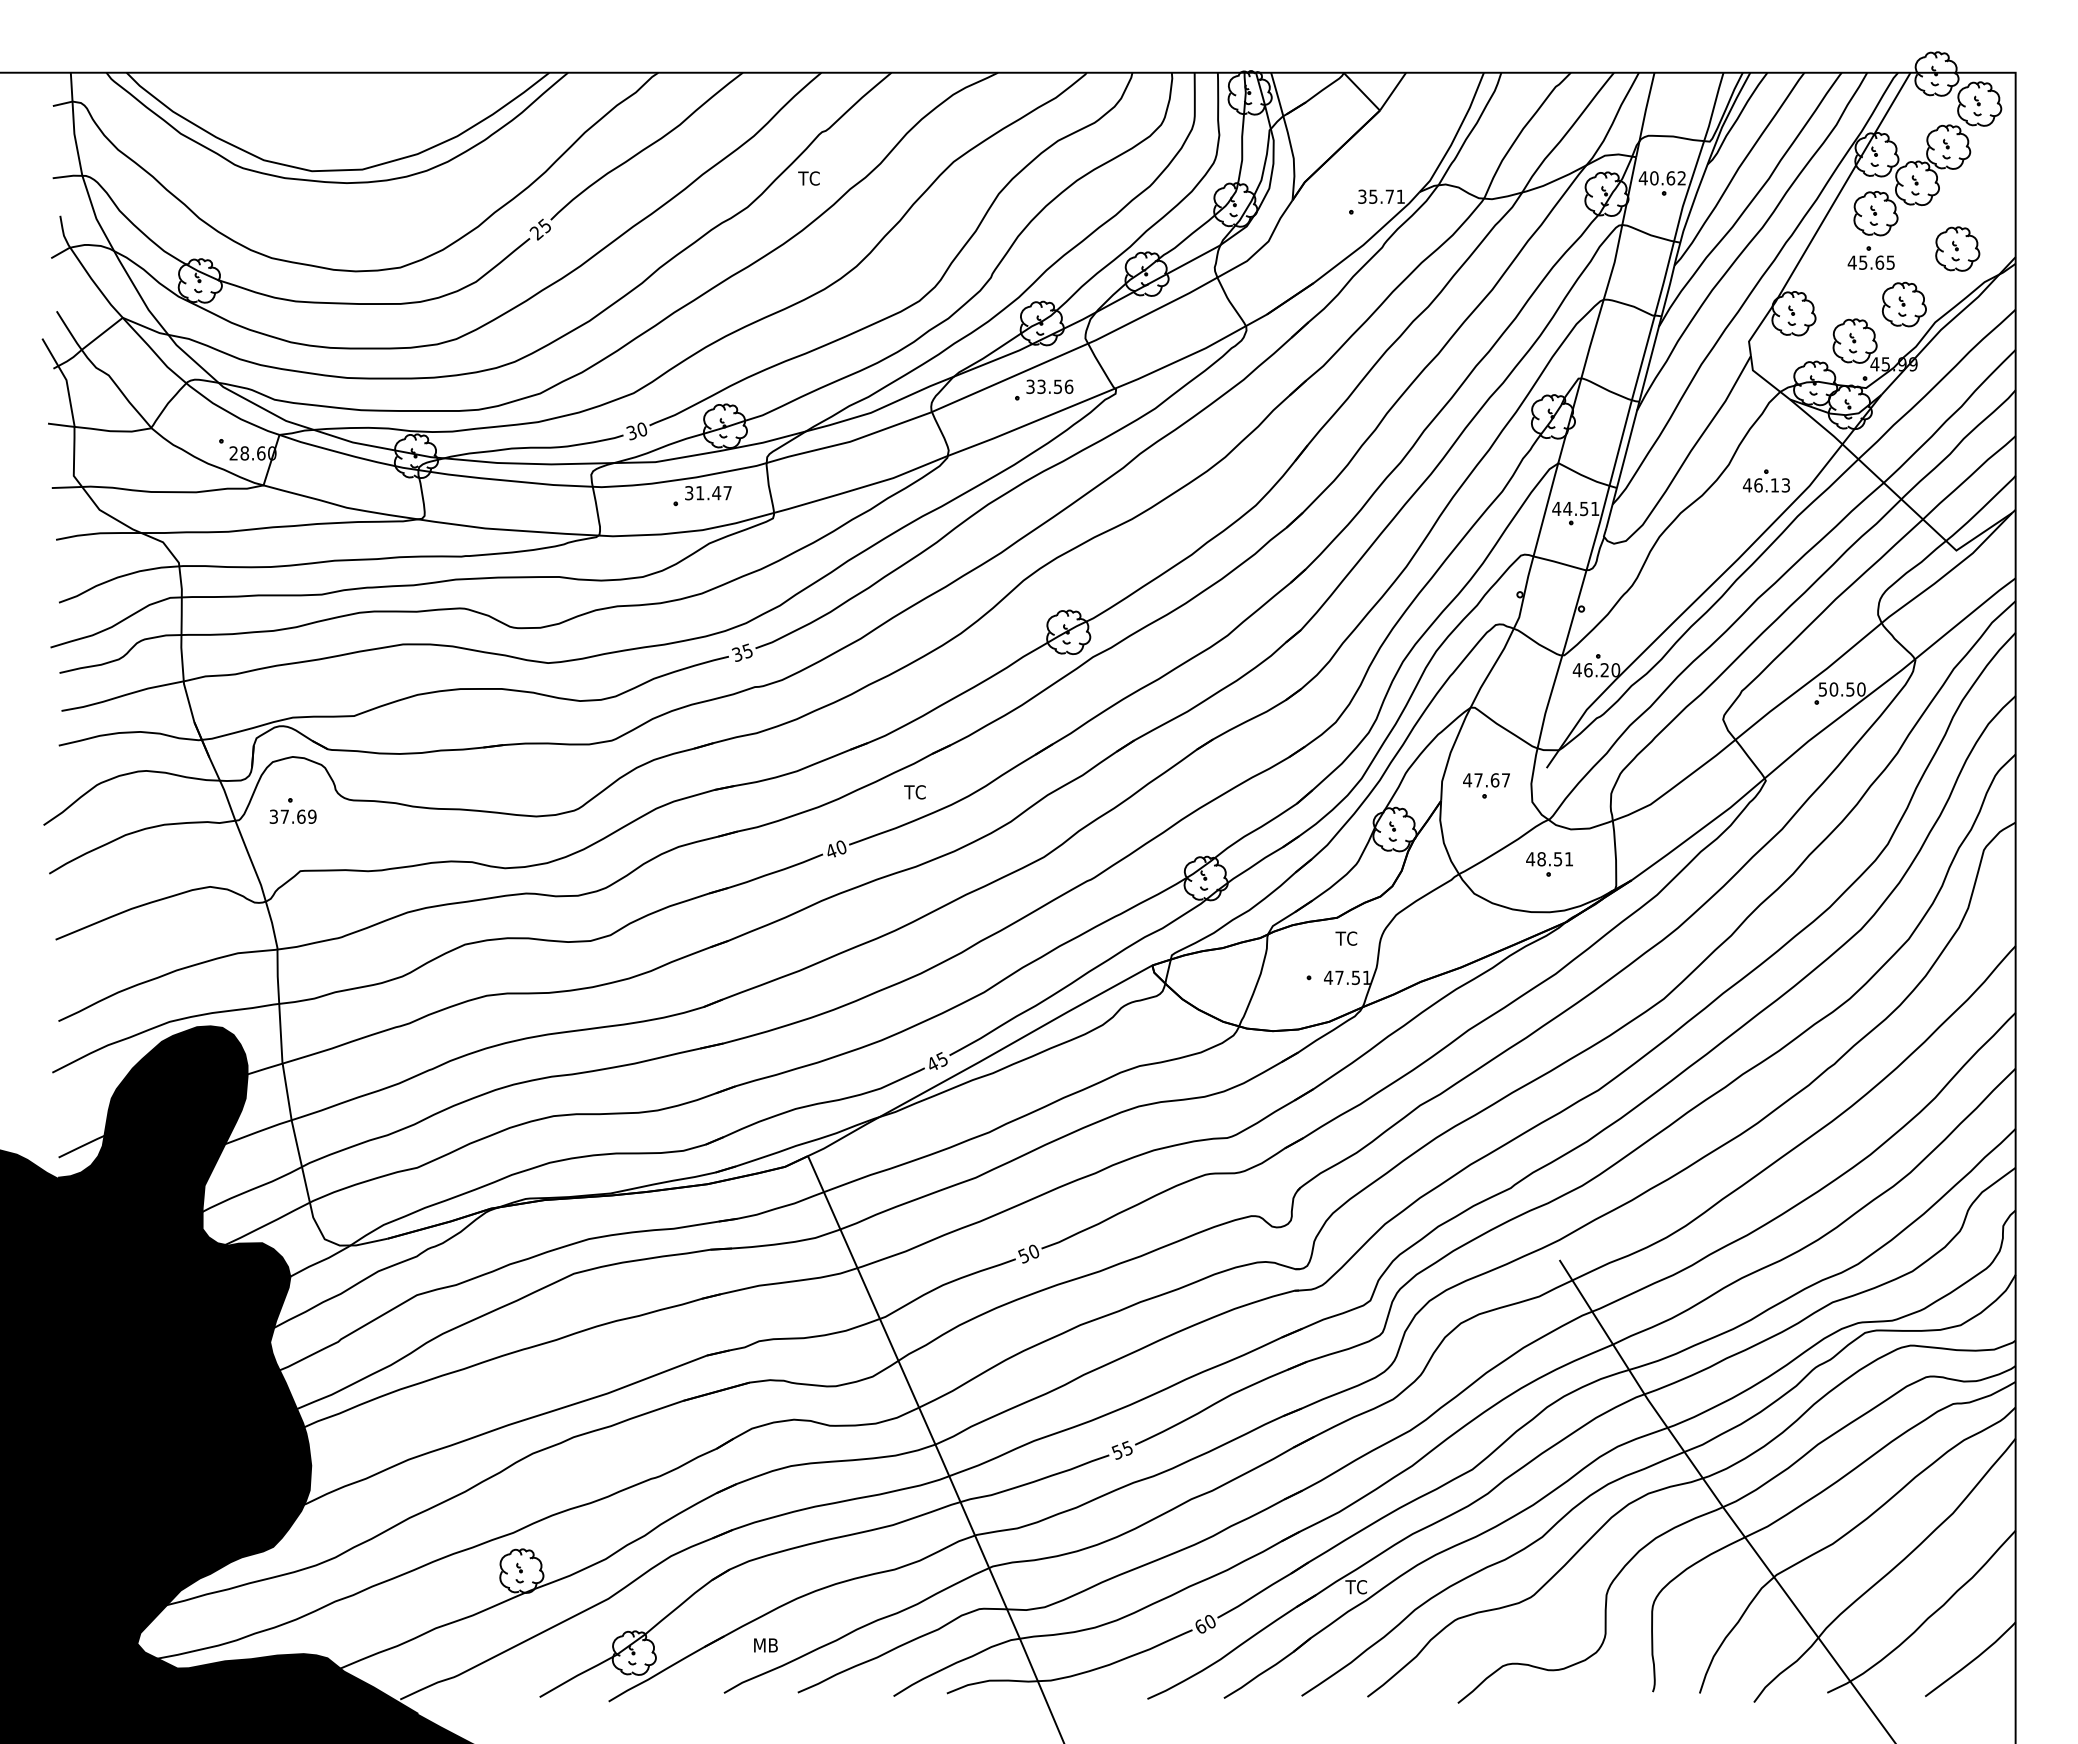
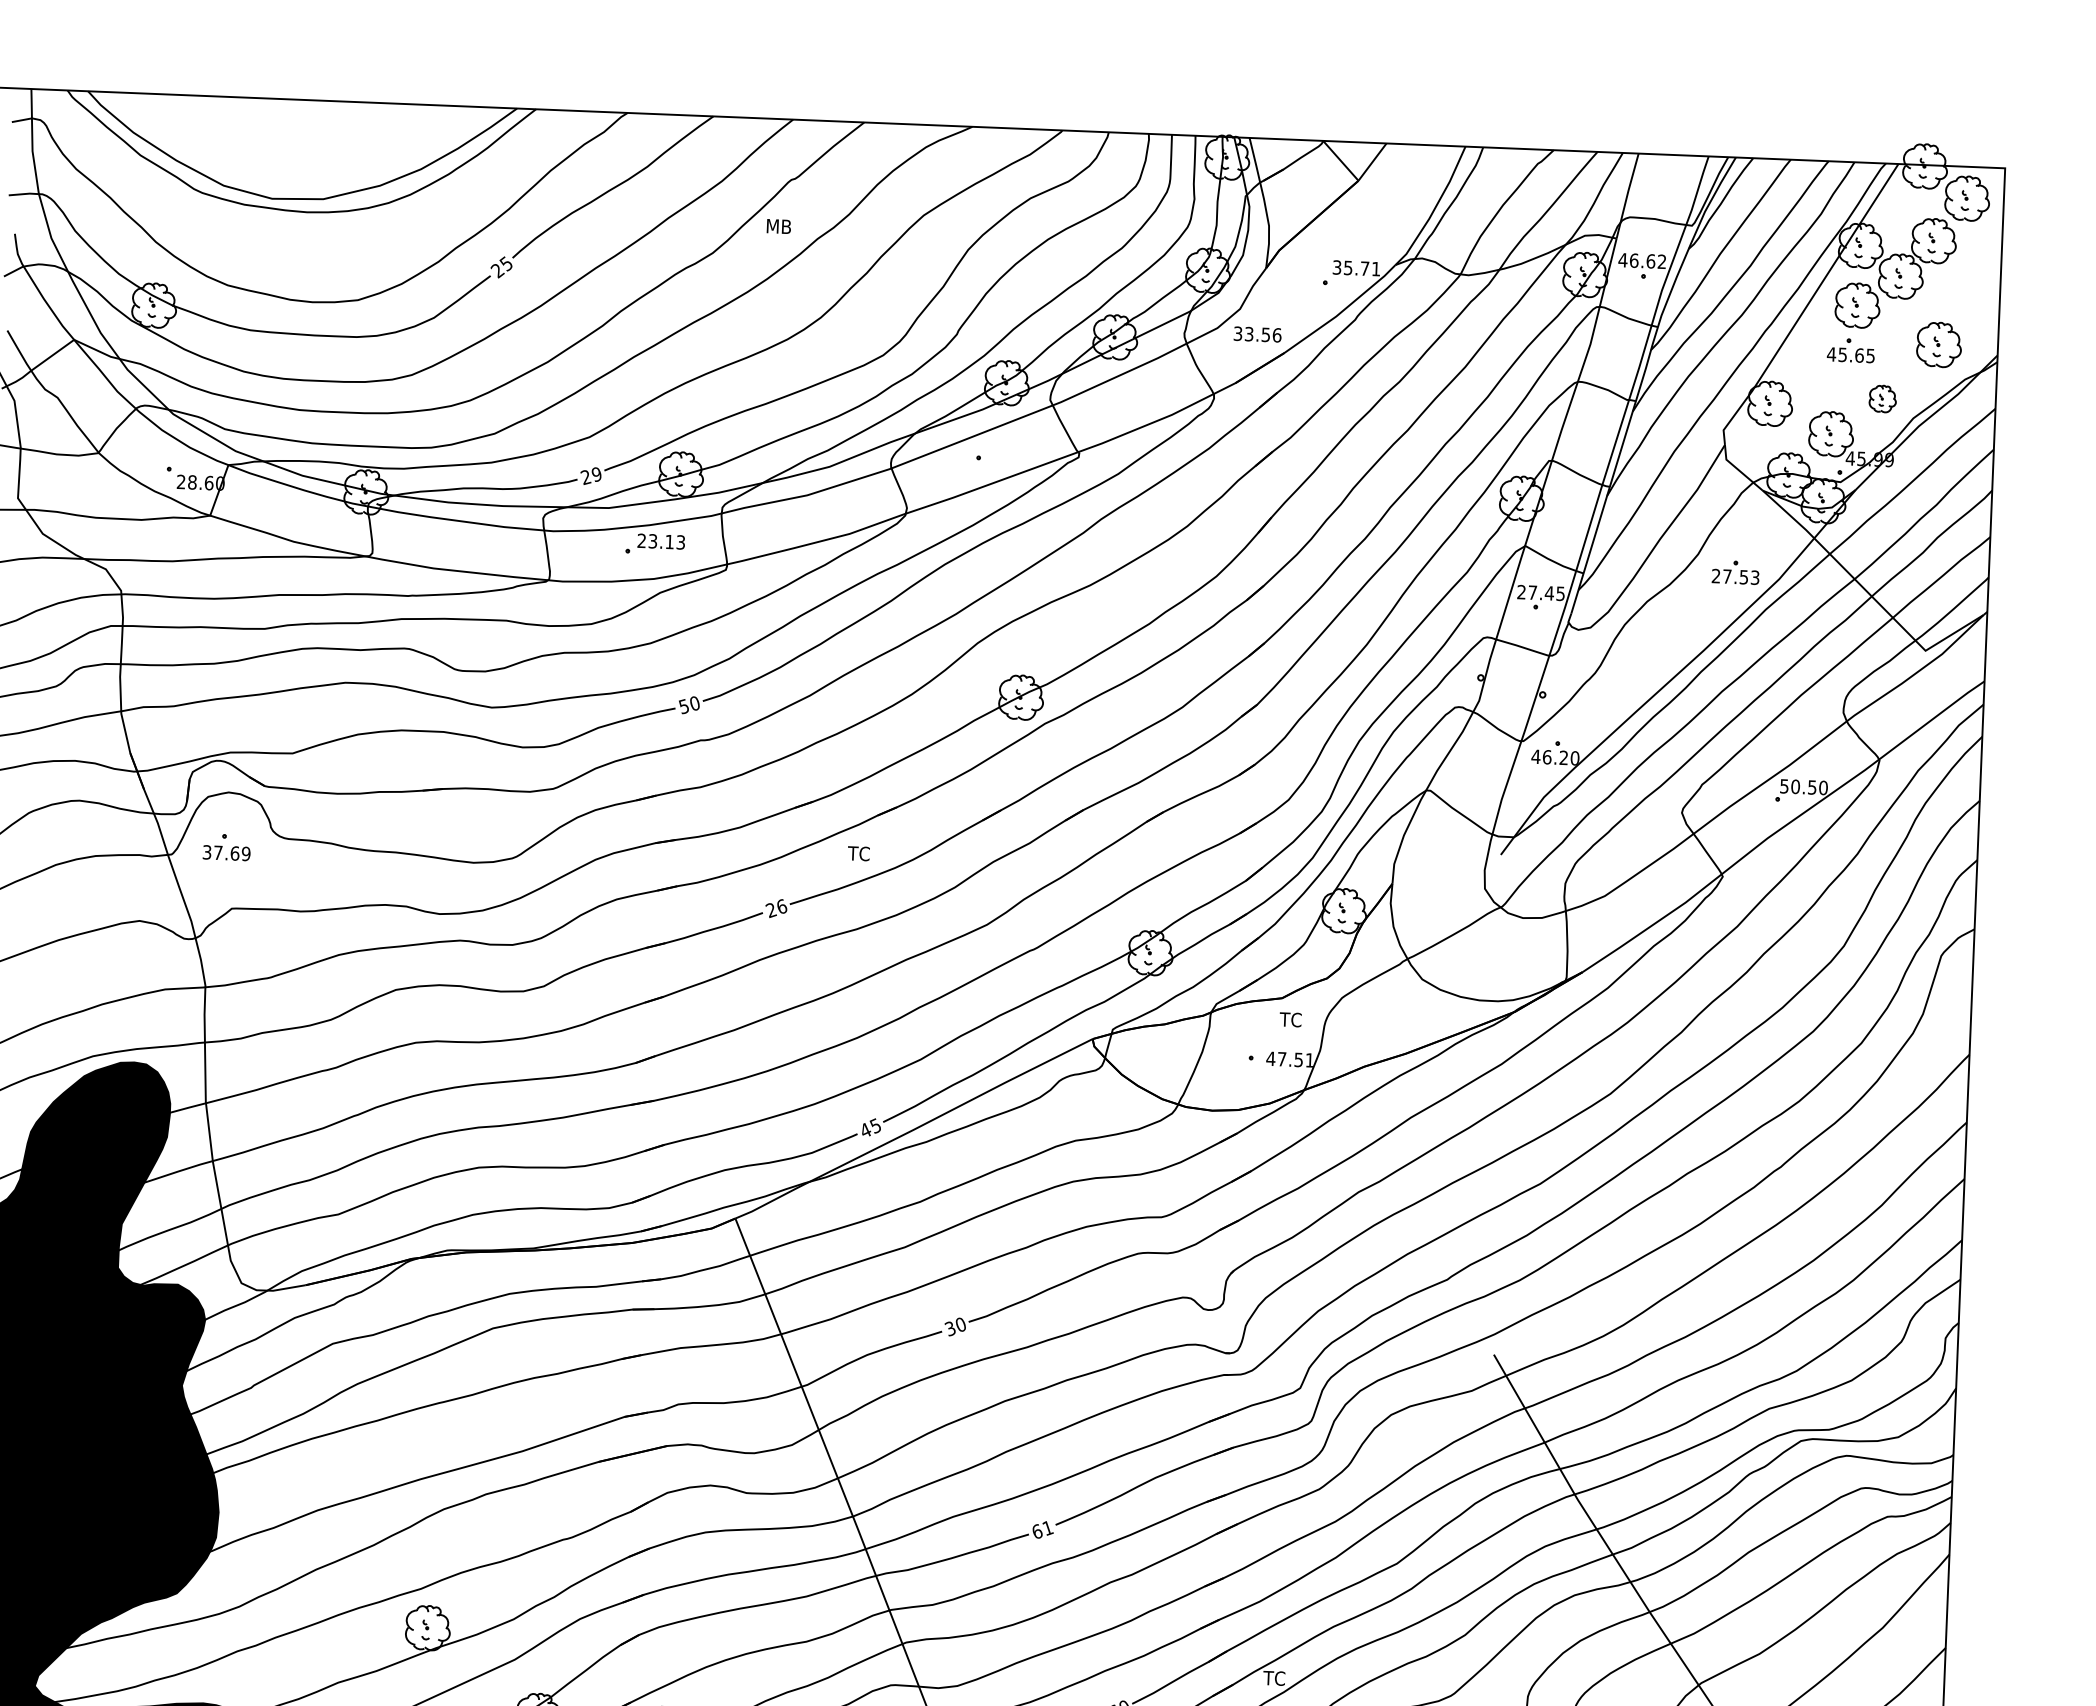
text: (810, 178) -> (777, 226), TC -> MB
text: (1654, 178) -> (1634, 260), 40.62 -> 46.62
part: (1904, 304) -> (1882, 398), size x0.6
text: (1049, 386) -> (1257, 334), moved
text: (636, 431) -> (590, 476), 30 -> 29
text: (1760, 485) -> (1729, 576), 46.13 -> 27.53
text: (708, 493) -> (661, 542), 31.47 -> 23.13
text: (1575, 508) -> (1540, 592), 44.51 -> 27.45
text: (742, 651) -> (689, 703), 35 -> 50
part: (1486, 785) -> (1439, 870), removed
text: (835, 849) -> (775, 908), 40 -> 26
part: (1549, 864) -> (1499, 952), removed
text: (1023, 1254) -> (950, 1327), 50 -> 30
text: (1122, 1449) -> (1042, 1529), 55 -> 61

